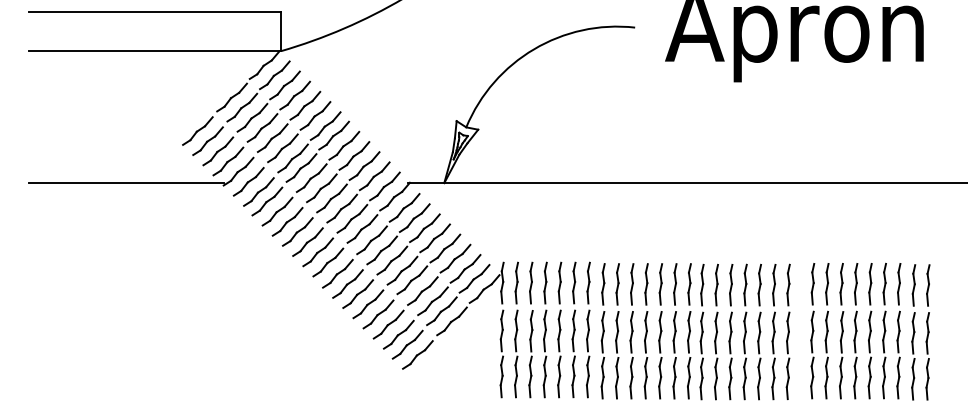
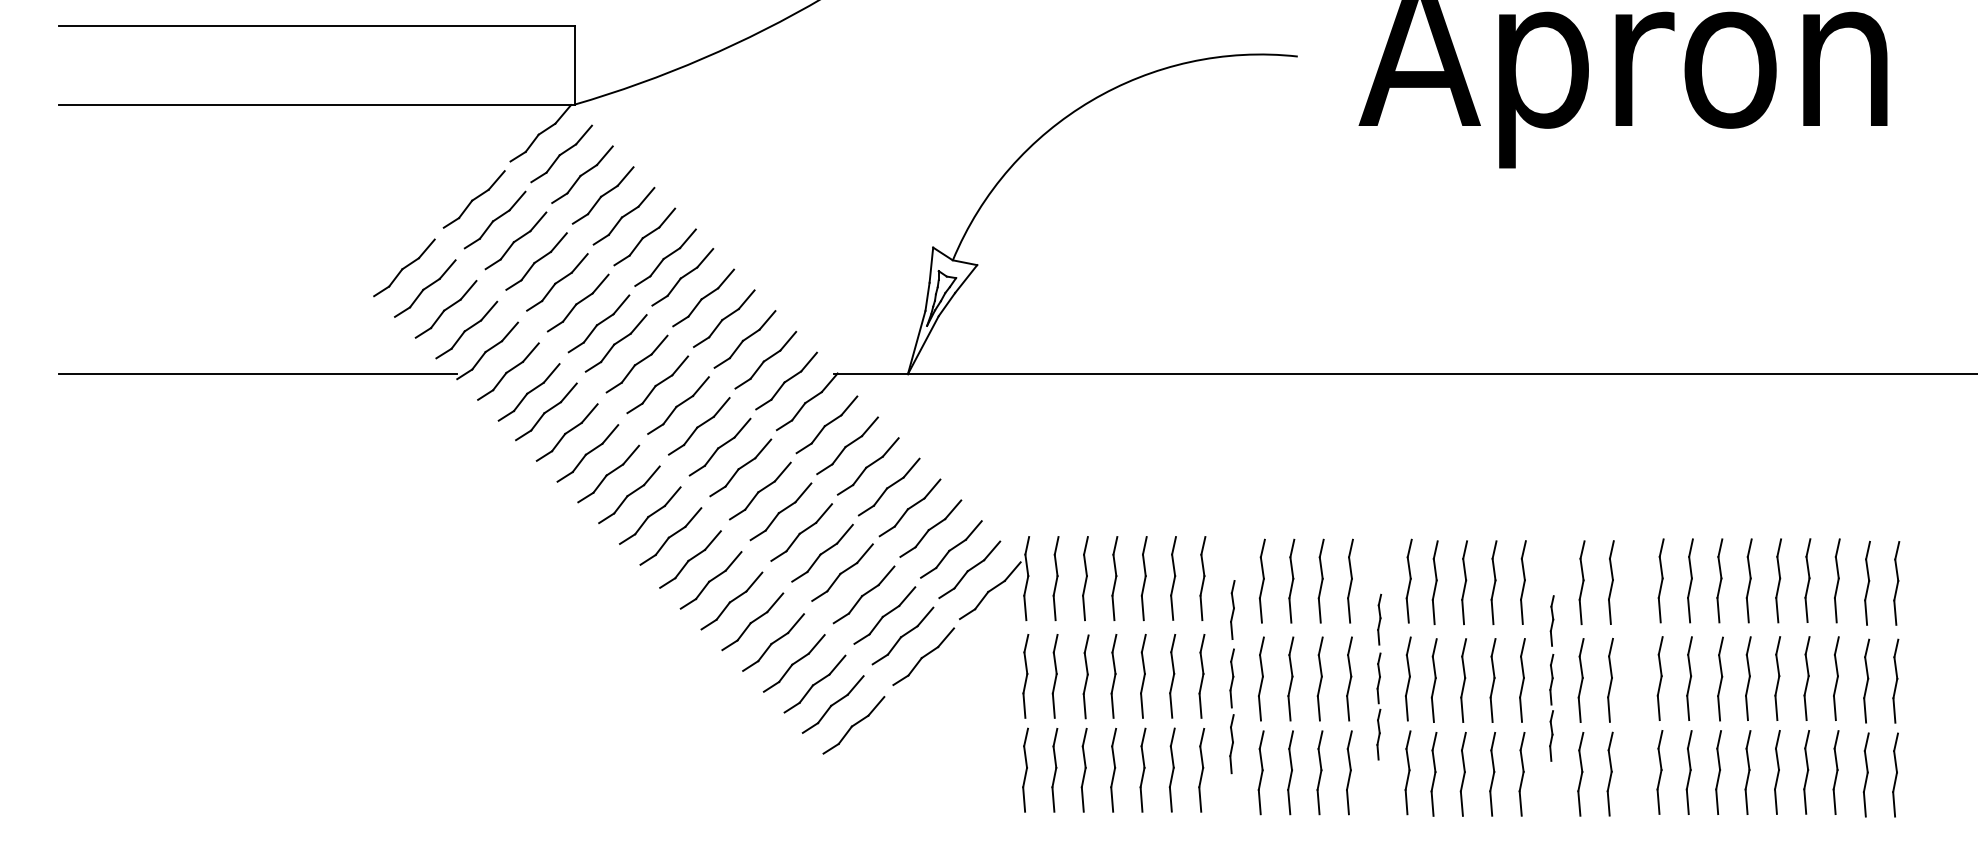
part: (602, 331) -> (1231, 677), size x0.7
part: (674, 331) -> (1378, 677), size x0.6
part: (759, 331) -> (1551, 677), size x0.6

